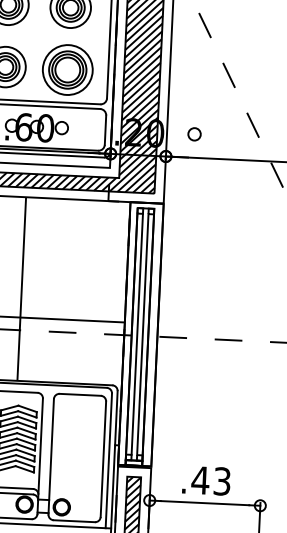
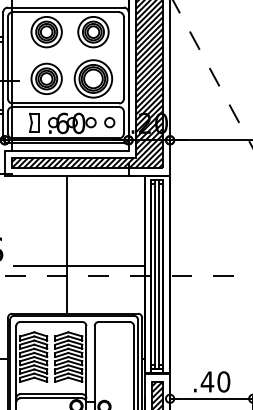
circle: (194, 134) -> (109, 122), moved
text: (221, 480) -> (223, 381), .43 -> .40

